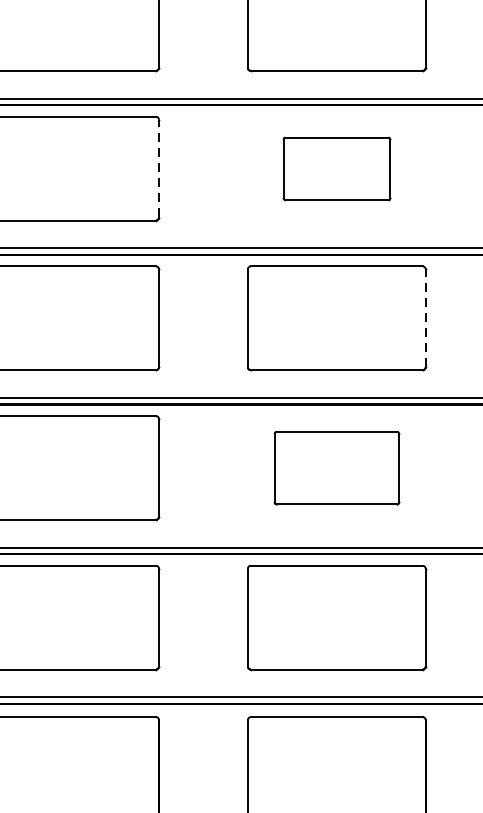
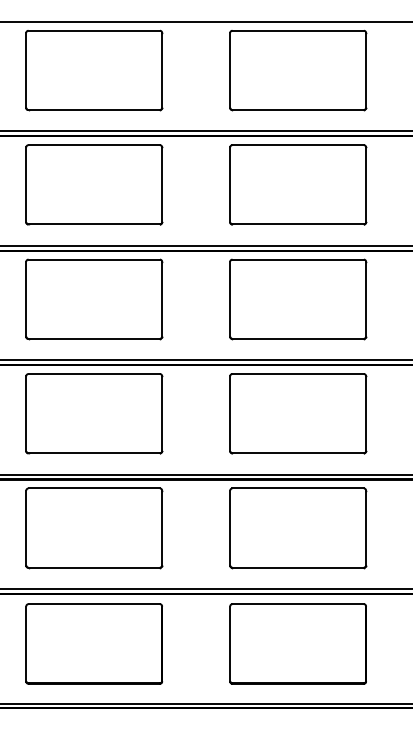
line: (159, 168) -> (162, 184), dashed -> solid
part: (337, 168) -> (298, 184), size x1.67
line: (426, 317) -> (366, 298), dashed -> solid
part: (337, 467) -> (298, 413), size x1.43

